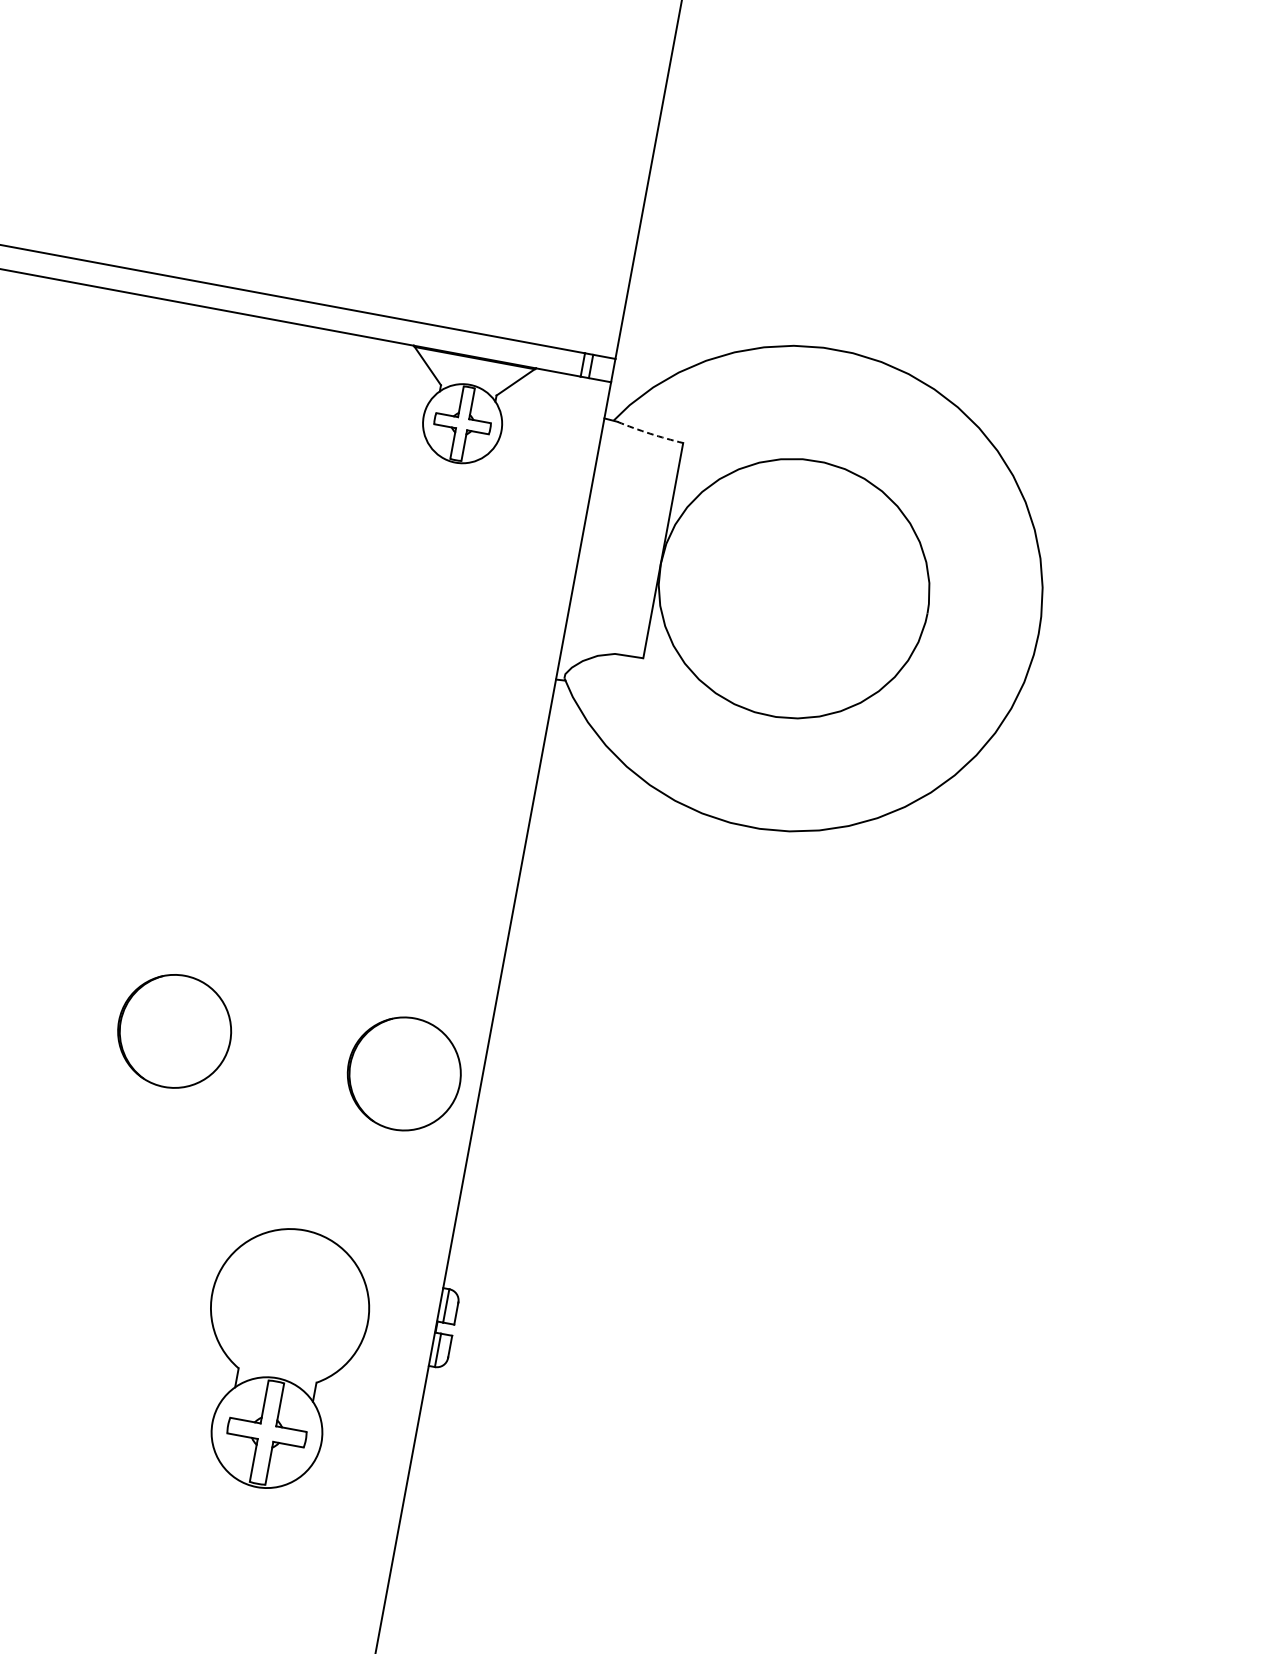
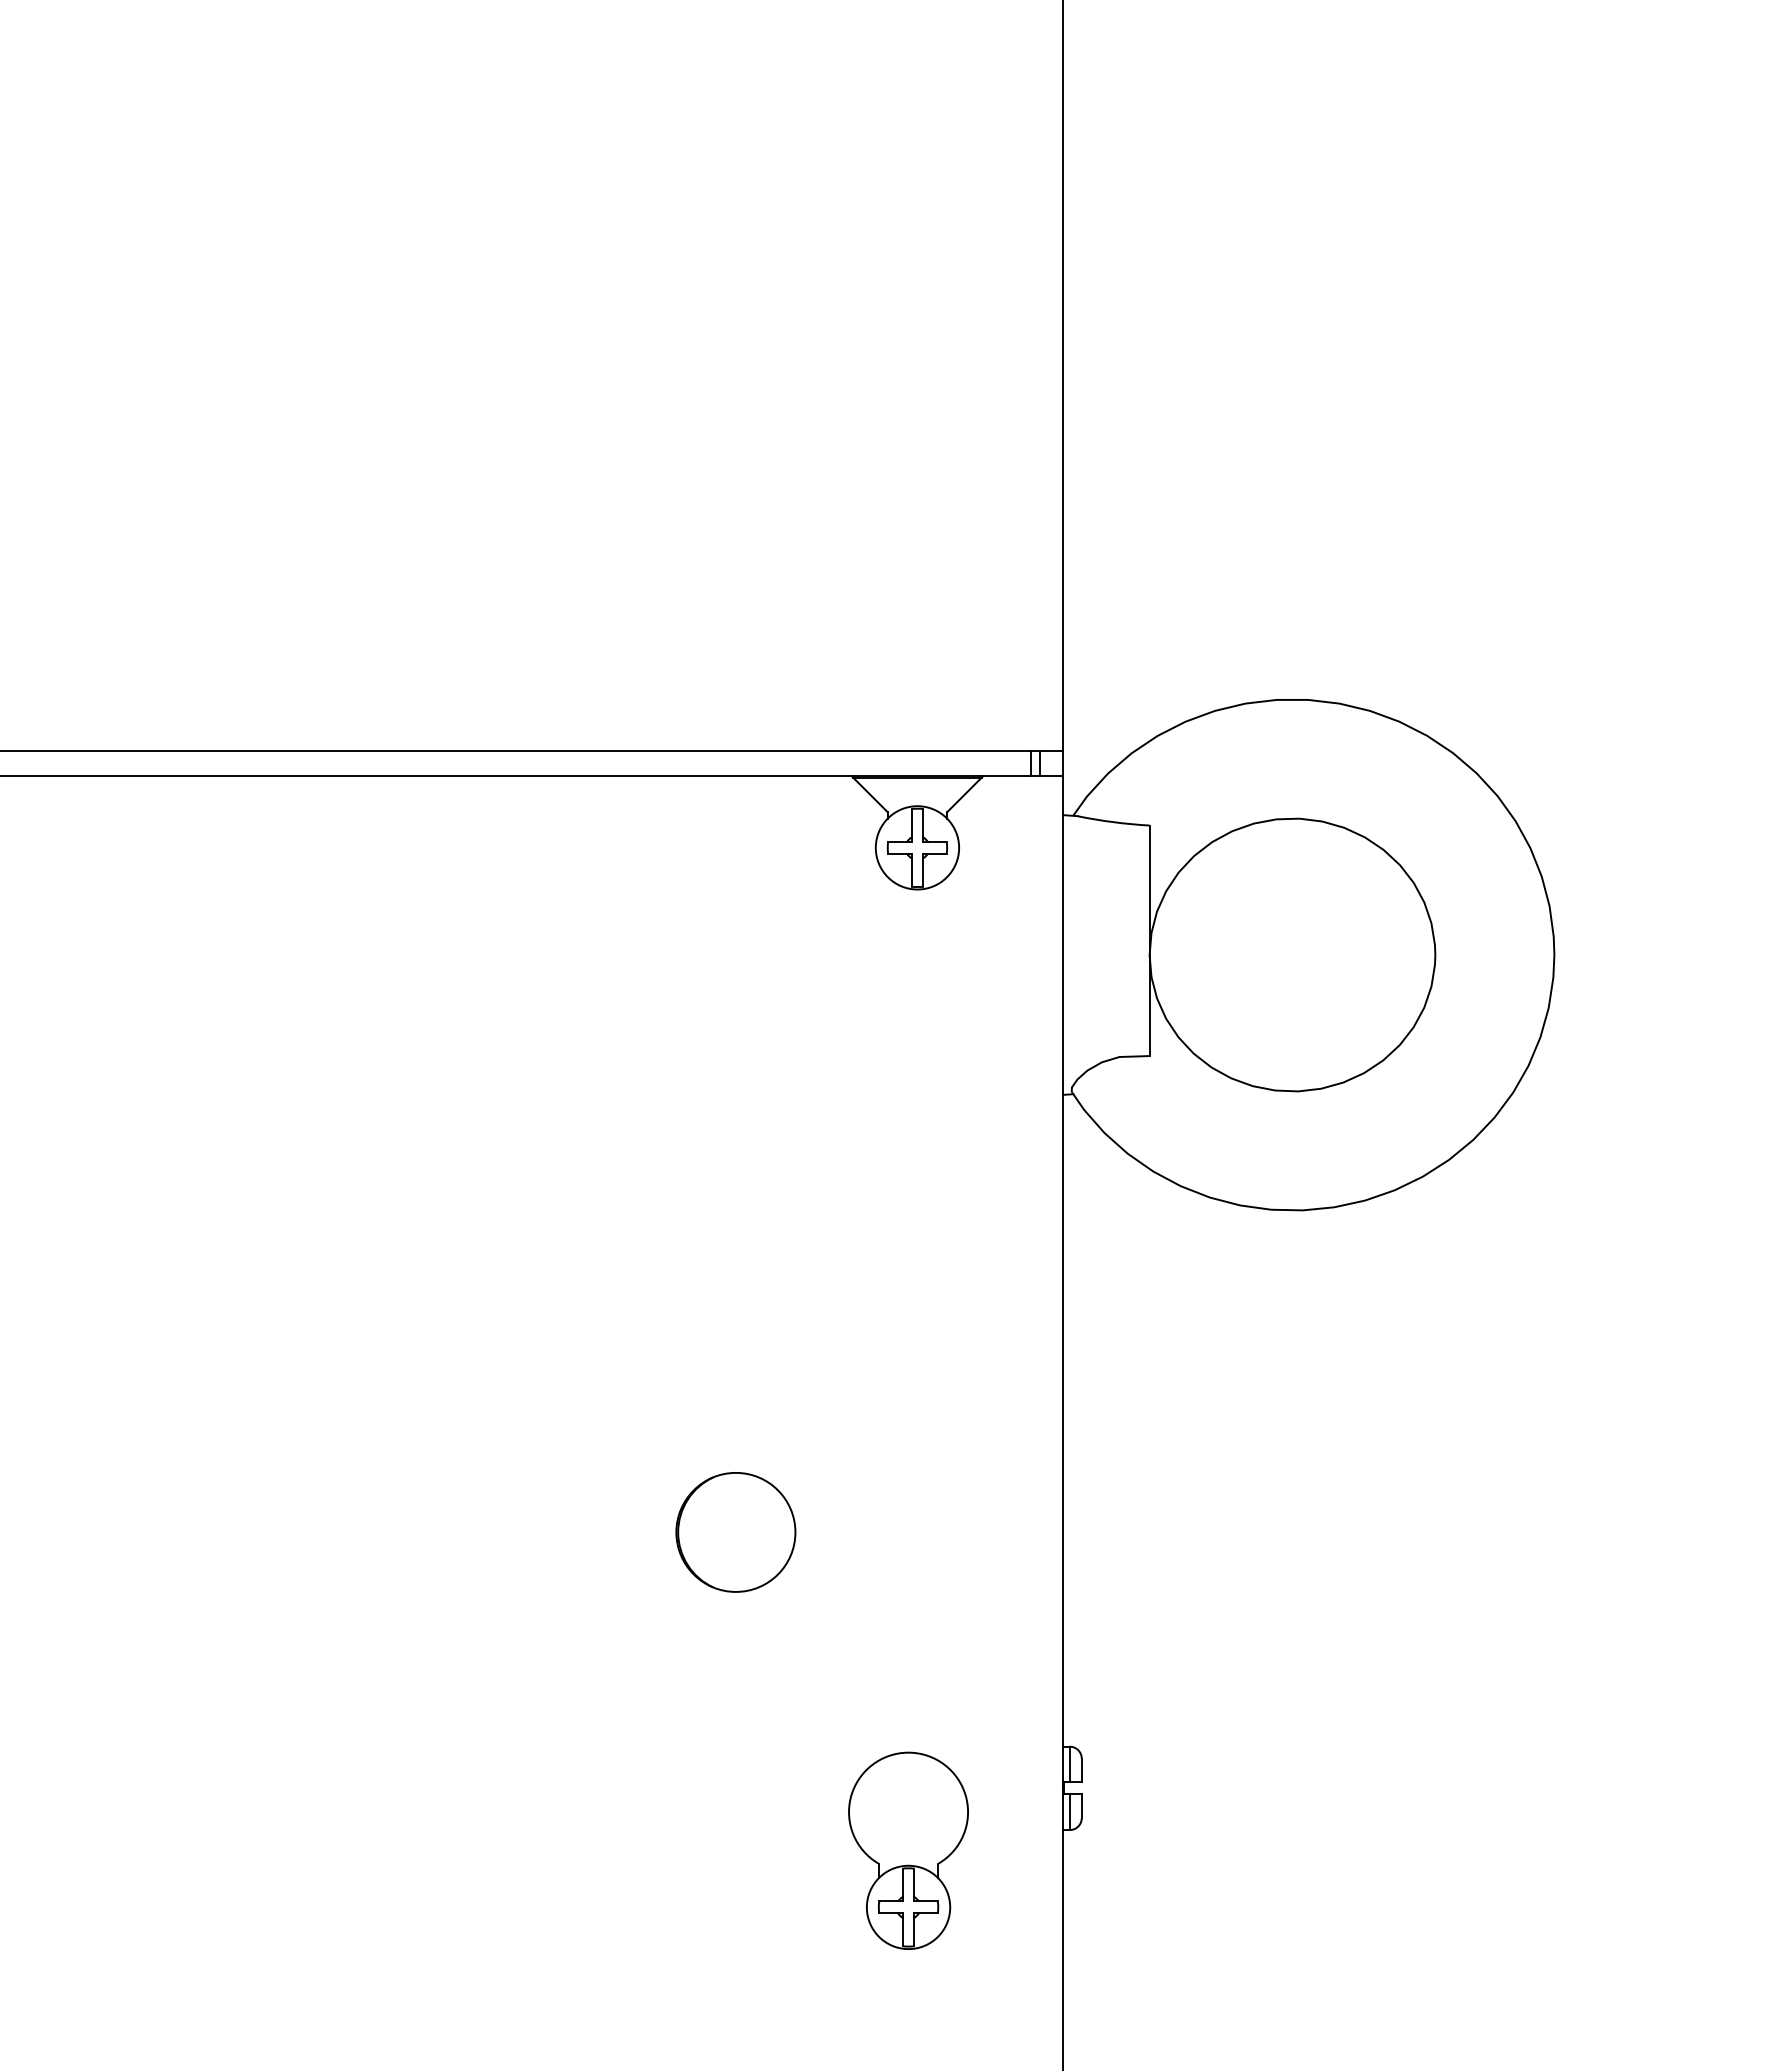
arc: (650, 433) -> (1113, 822), dashed -> solid
circle: (403, 1073) -> (981, 1532), removed
part: (280, 1358) -> (908, 1850), size x0.71

